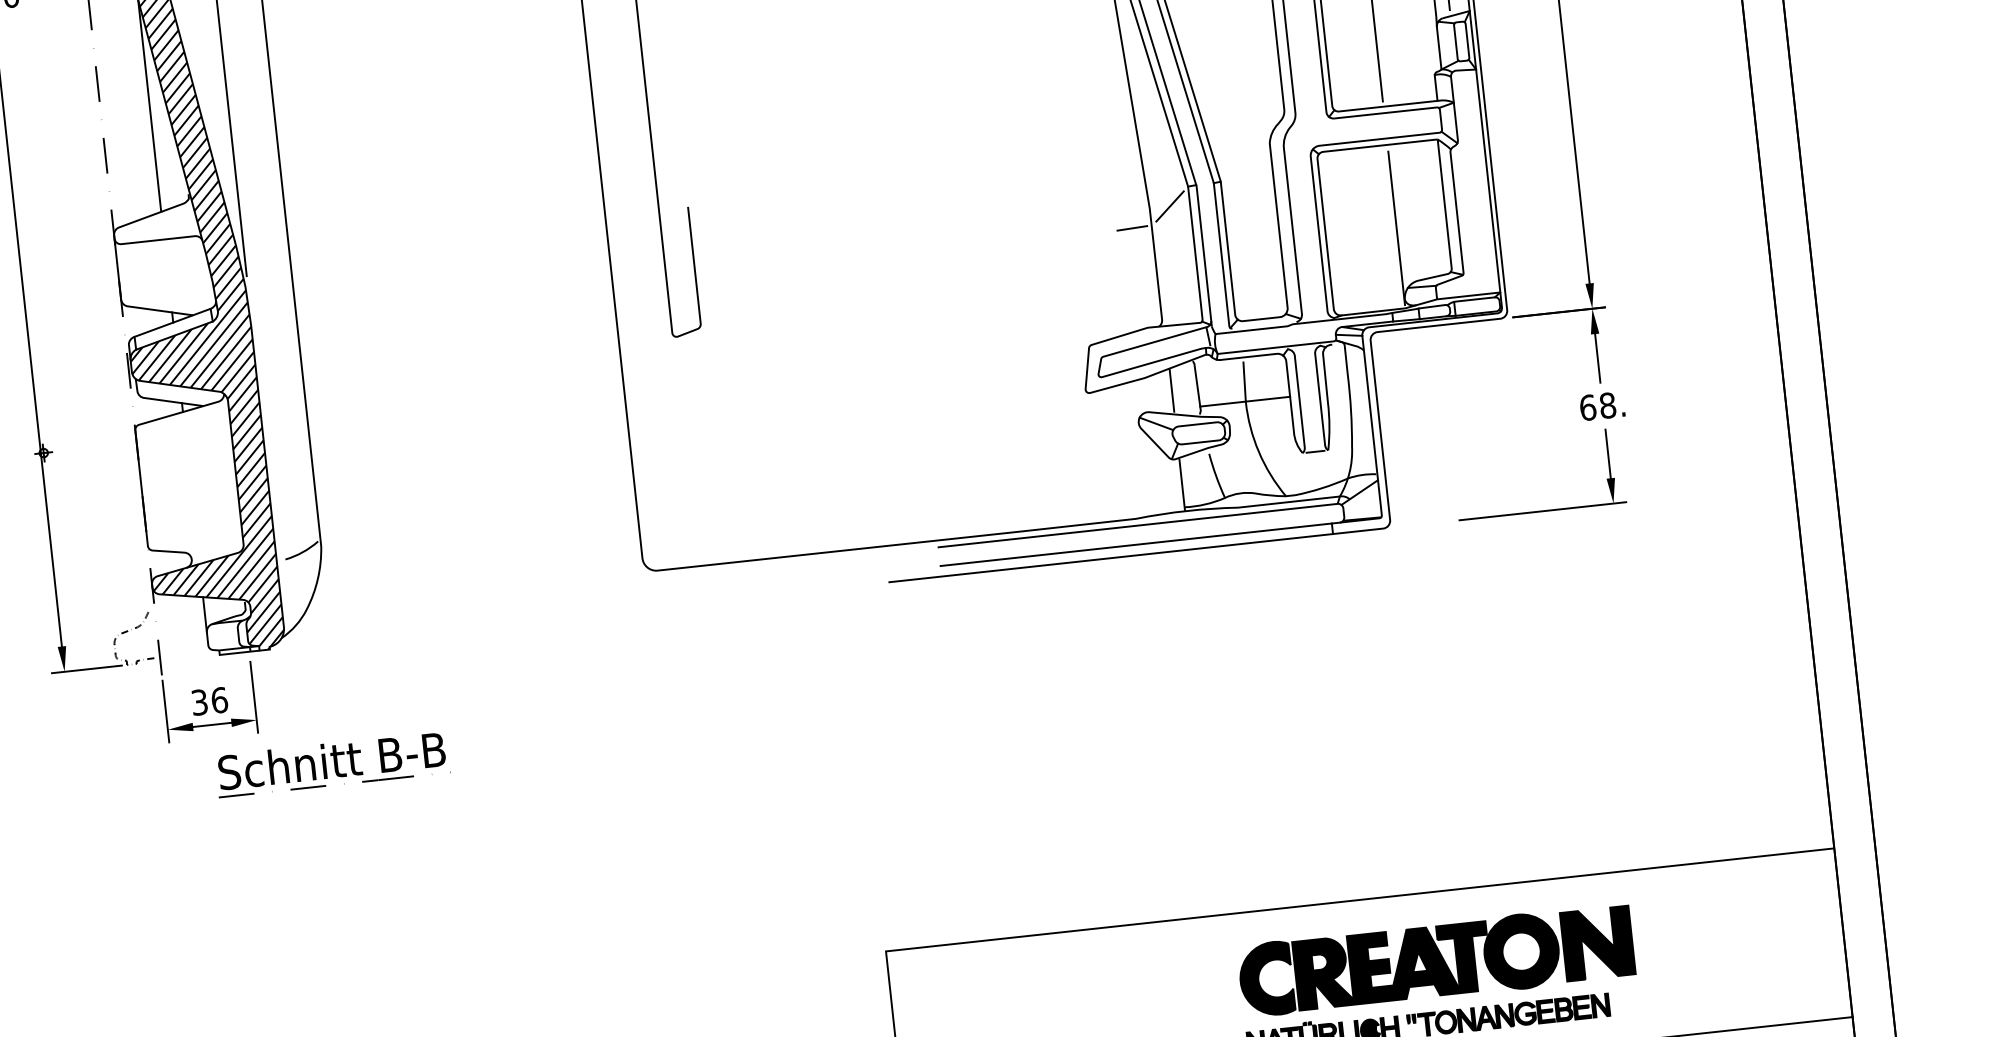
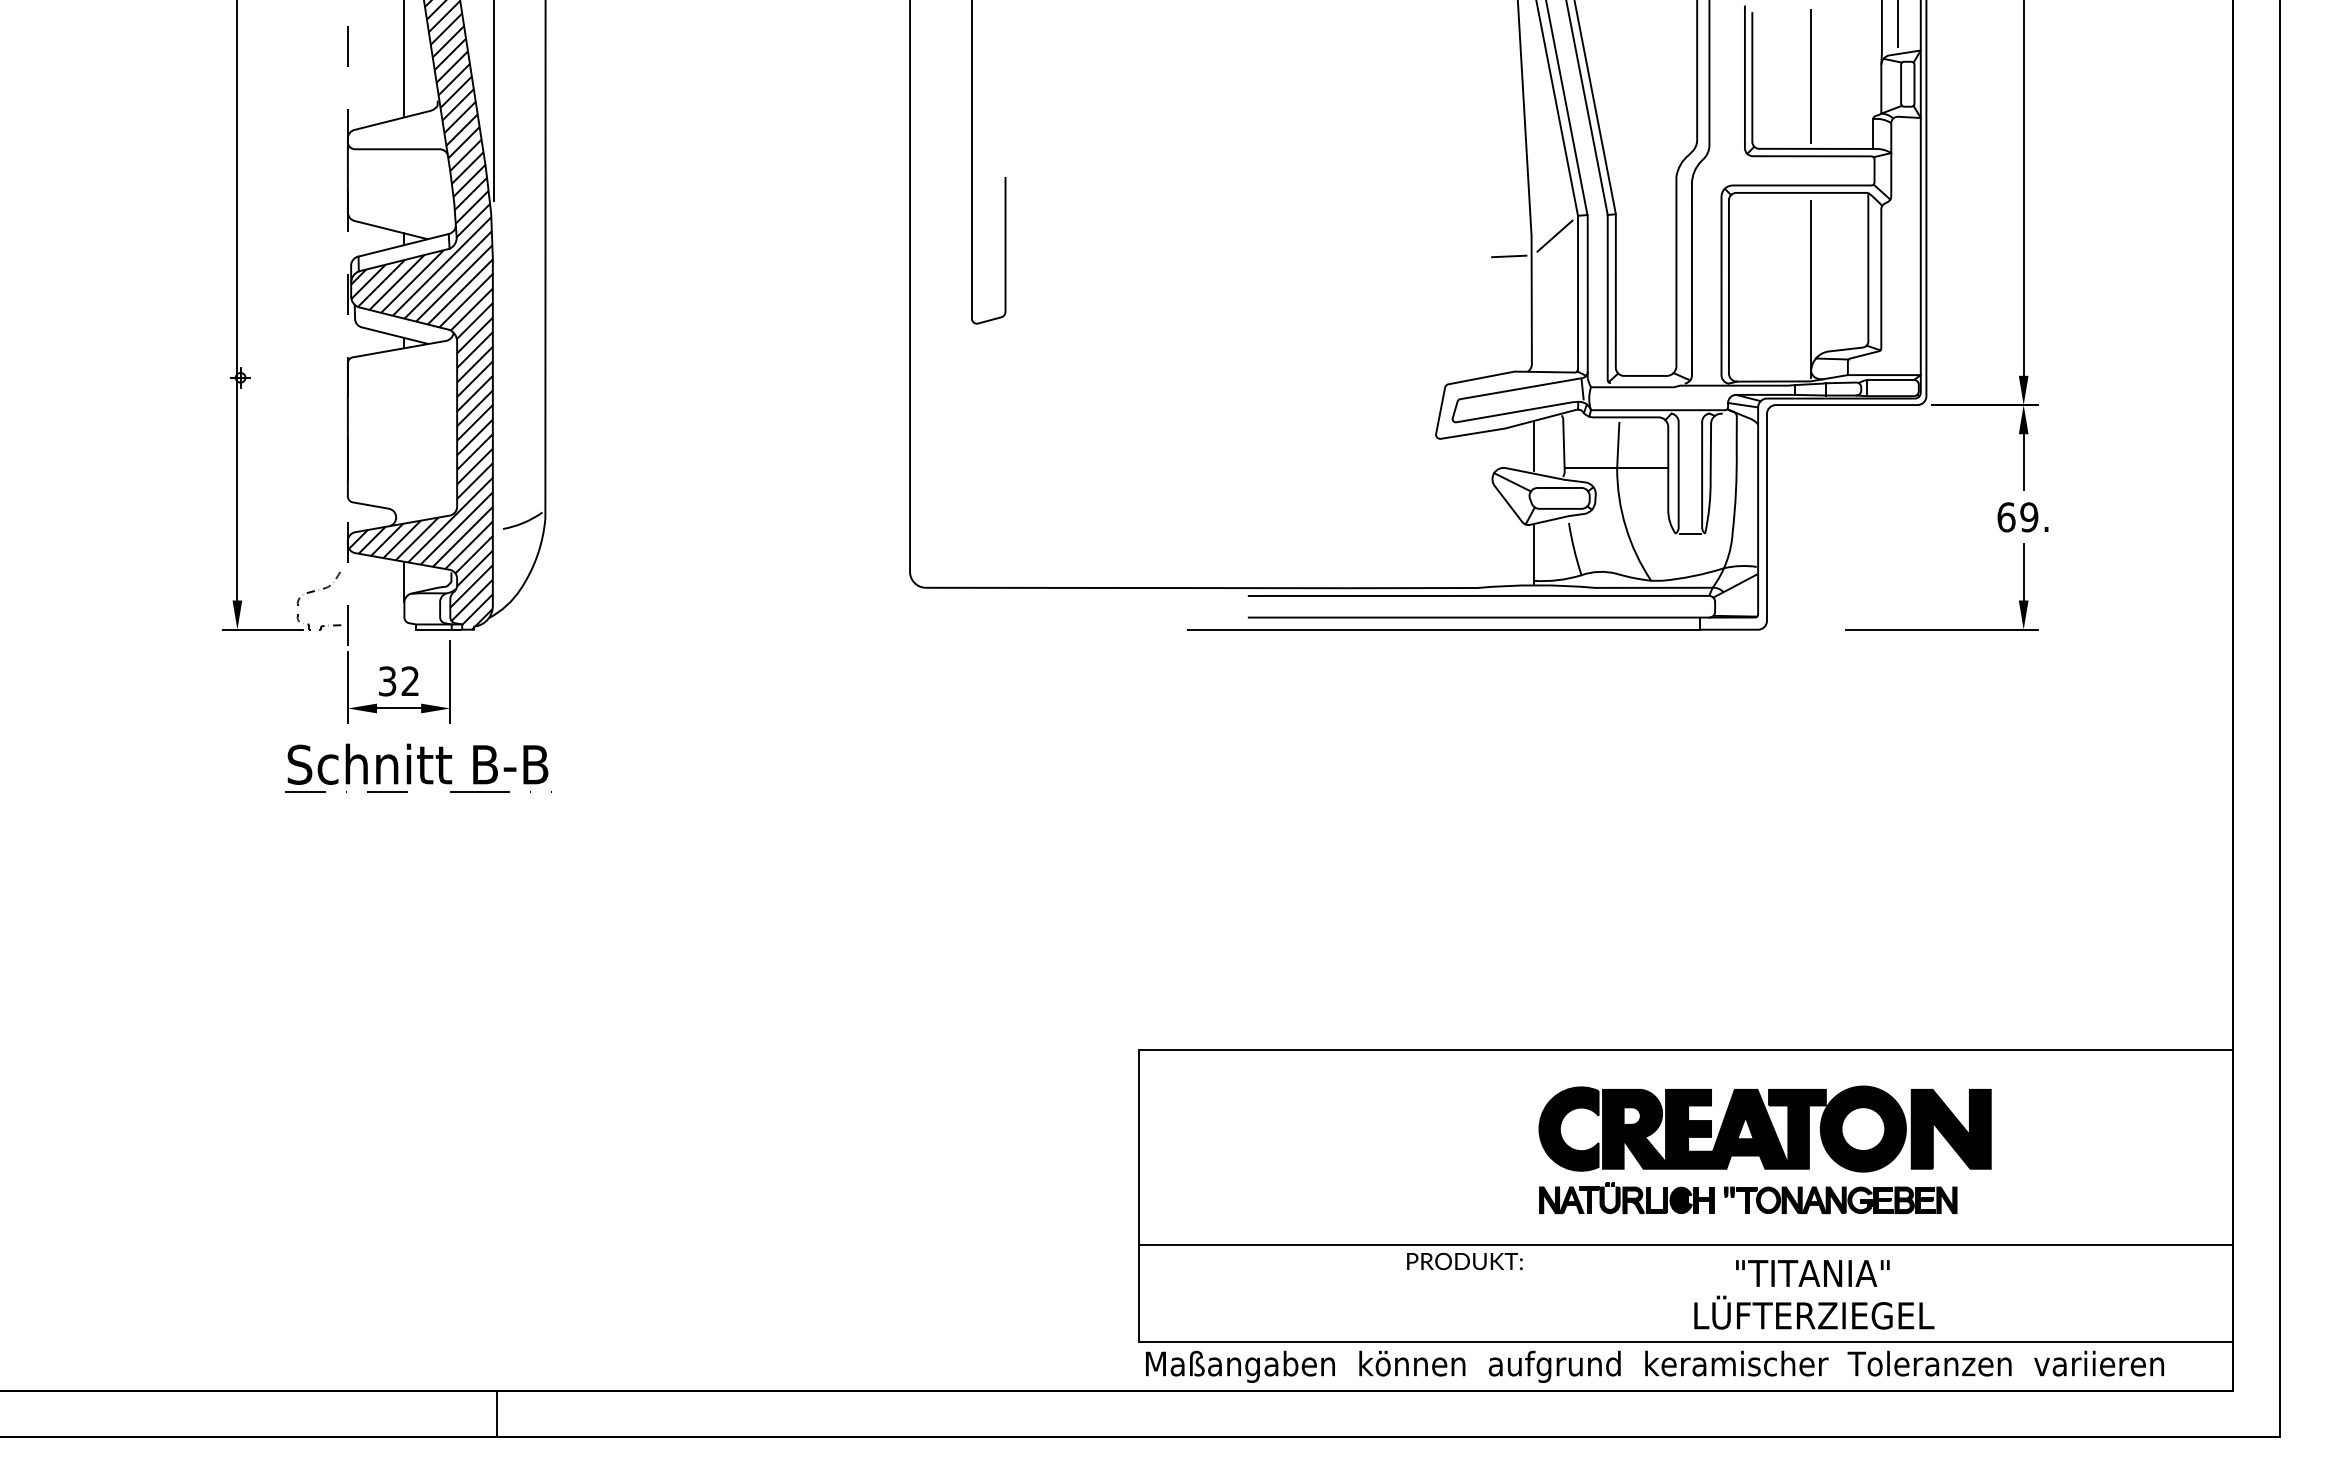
text: (1608, 405) -> (2029, 517), 68. -> 69.
text: (219, 700) -> (410, 681), 36 -> 32
part: (332, 763) -> (418, 767), moved

